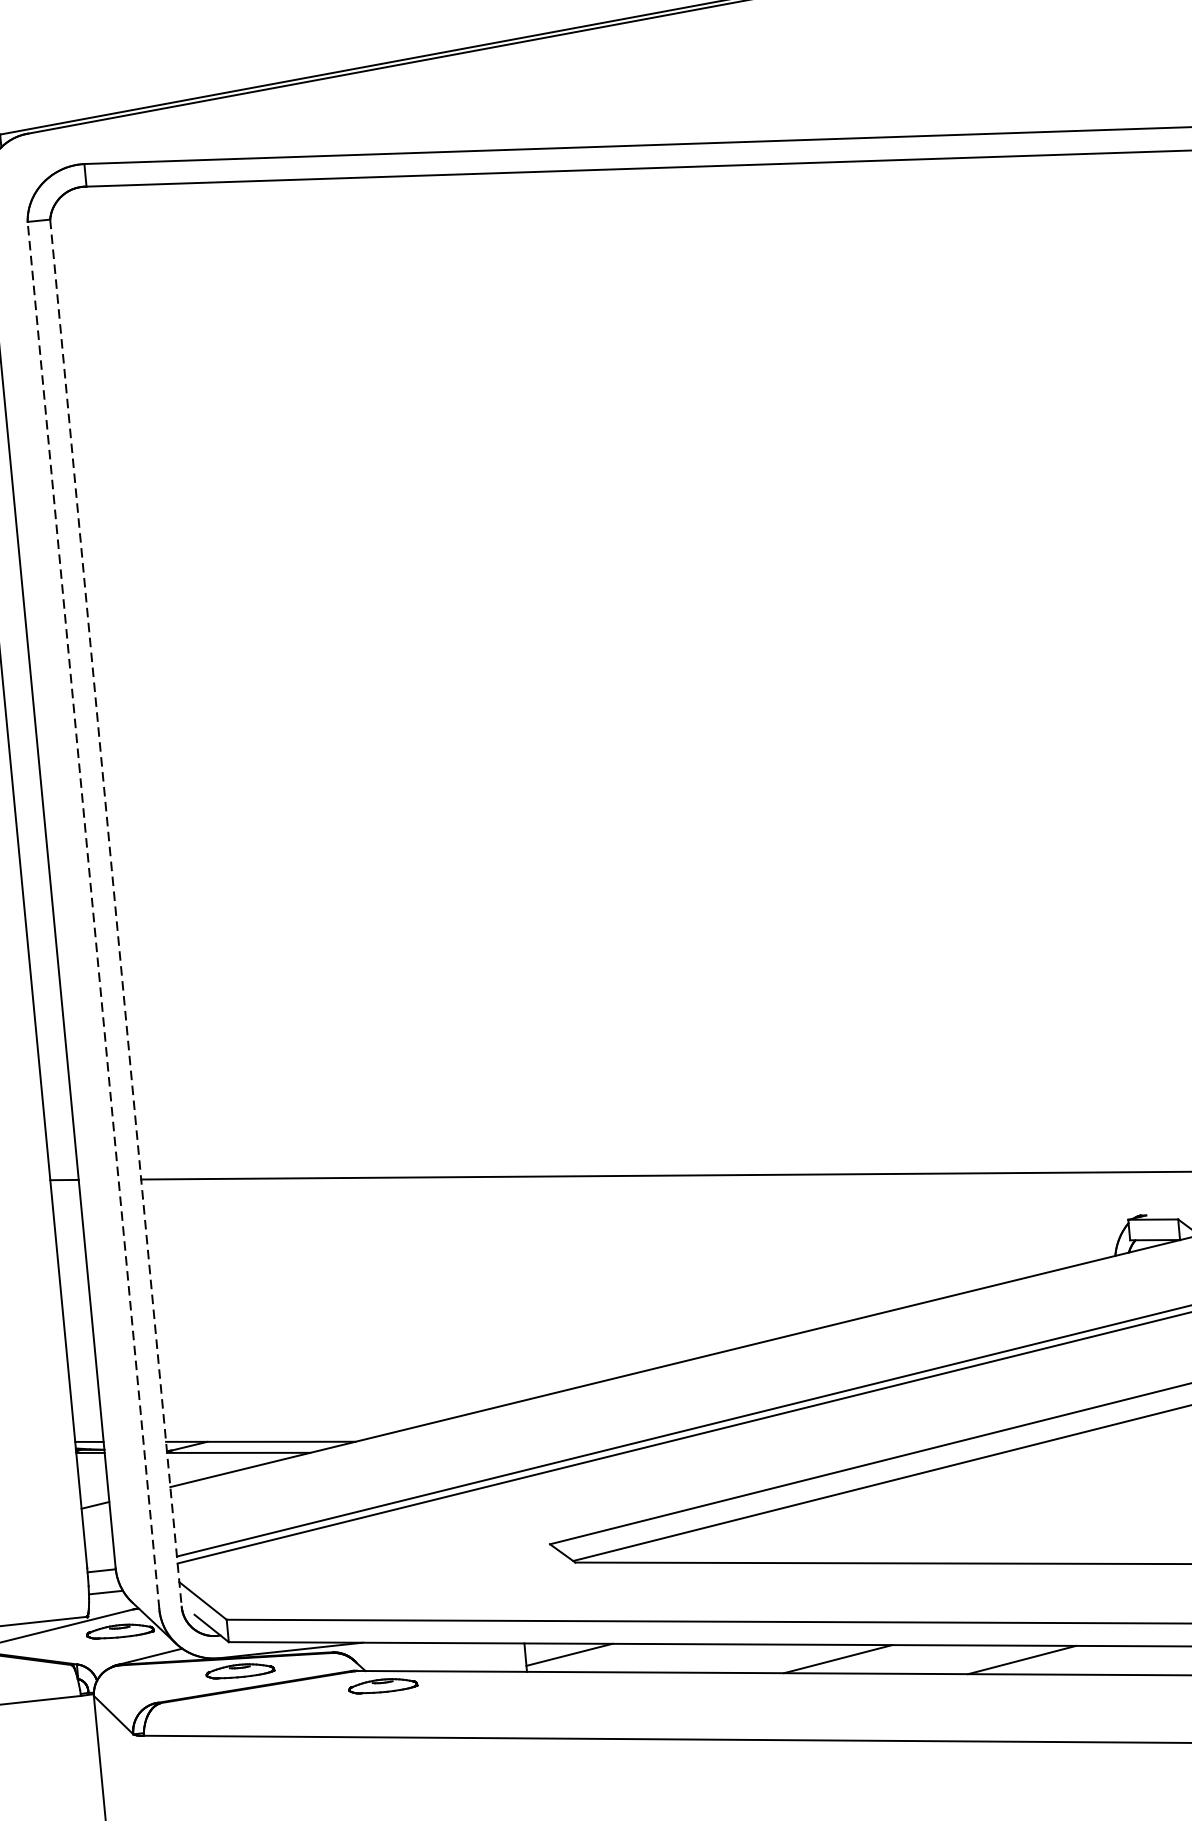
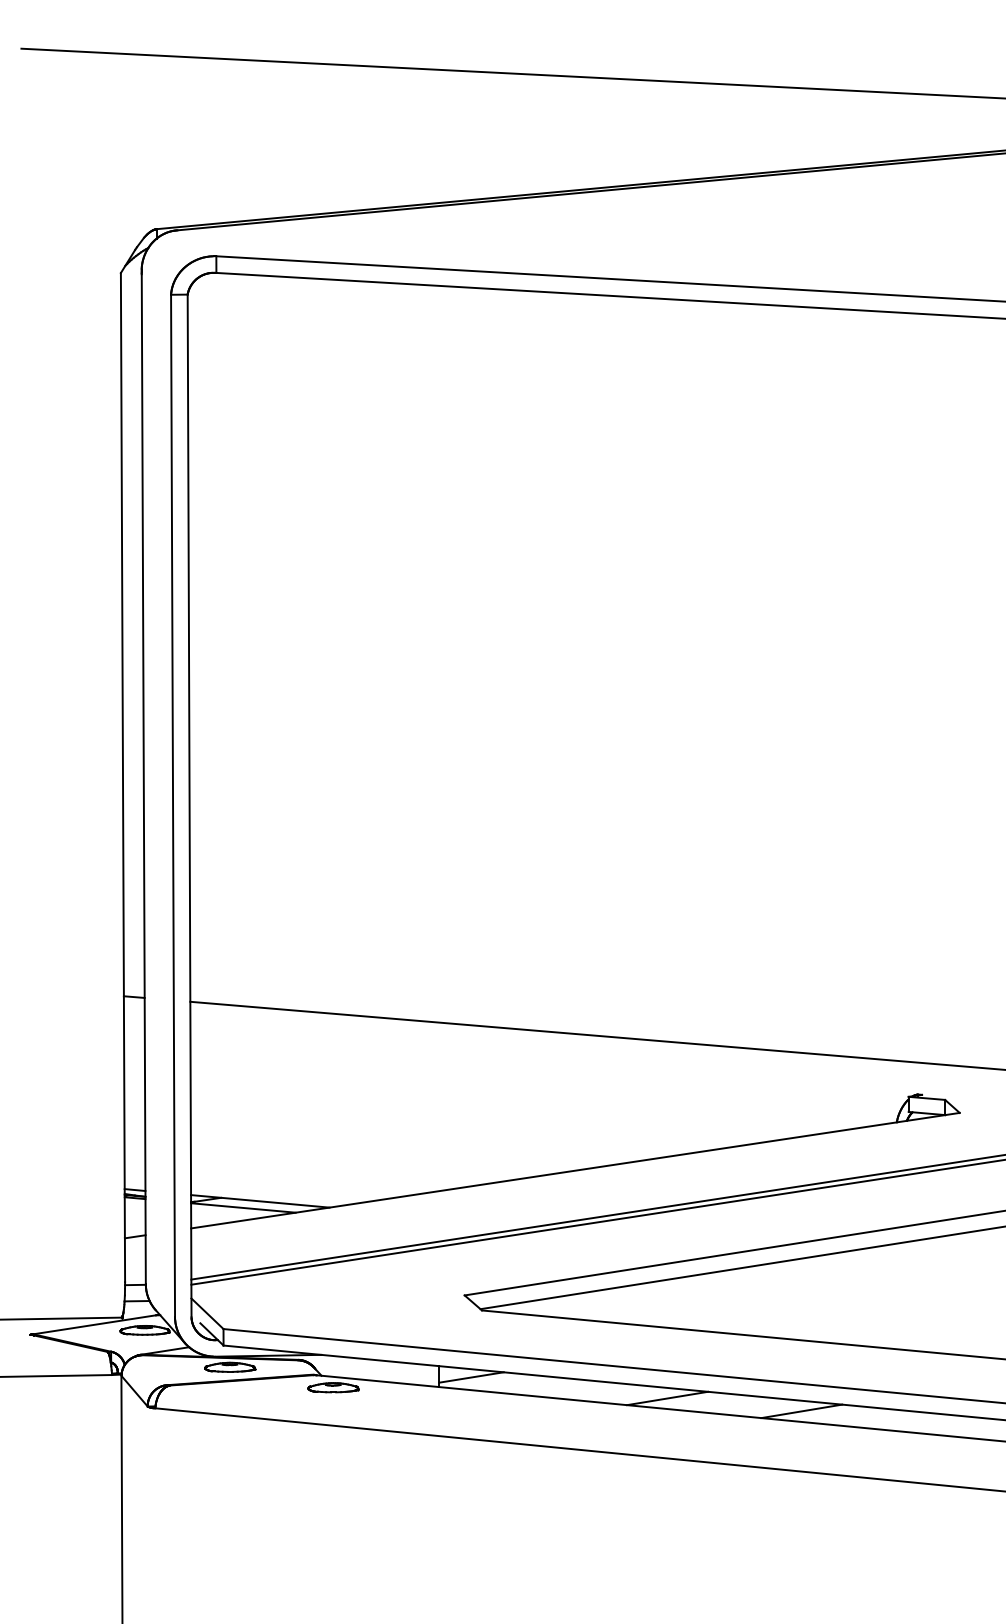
line: (115, 913) -> (189, 805), dashed -> solid
line: (94, 915) -> (173, 805), dashed -> solid

